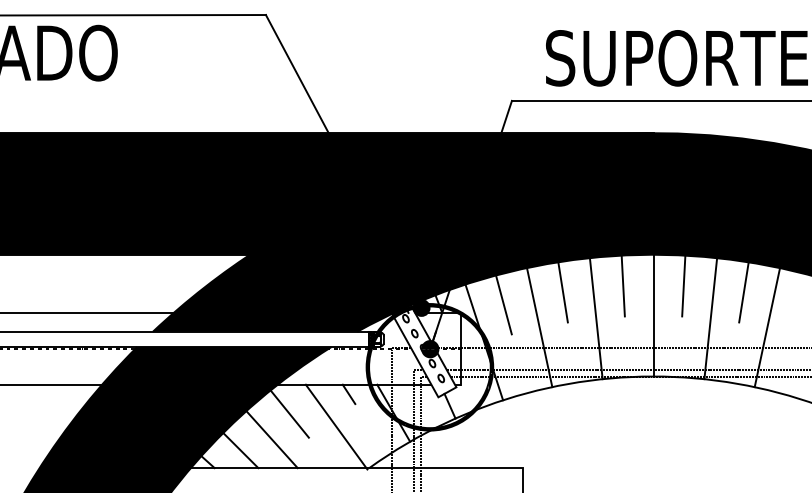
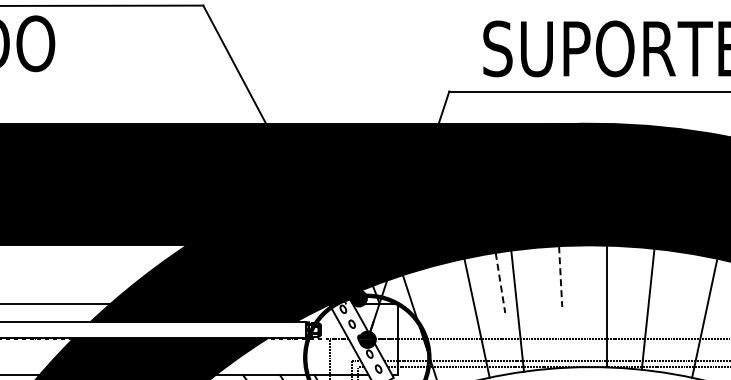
line: (683, 285) -> (620, 276), removed
line: (623, 286) -> (560, 277), solid -> dashed
line: (563, 292) -> (500, 283), solid -> dashed
line: (743, 292) -> (680, 283), removed
line: (503, 304) -> (440, 295), removed
line: (653, 315) -> (606, 306), moved
line: (595, 318) -> (516, 311), moved

